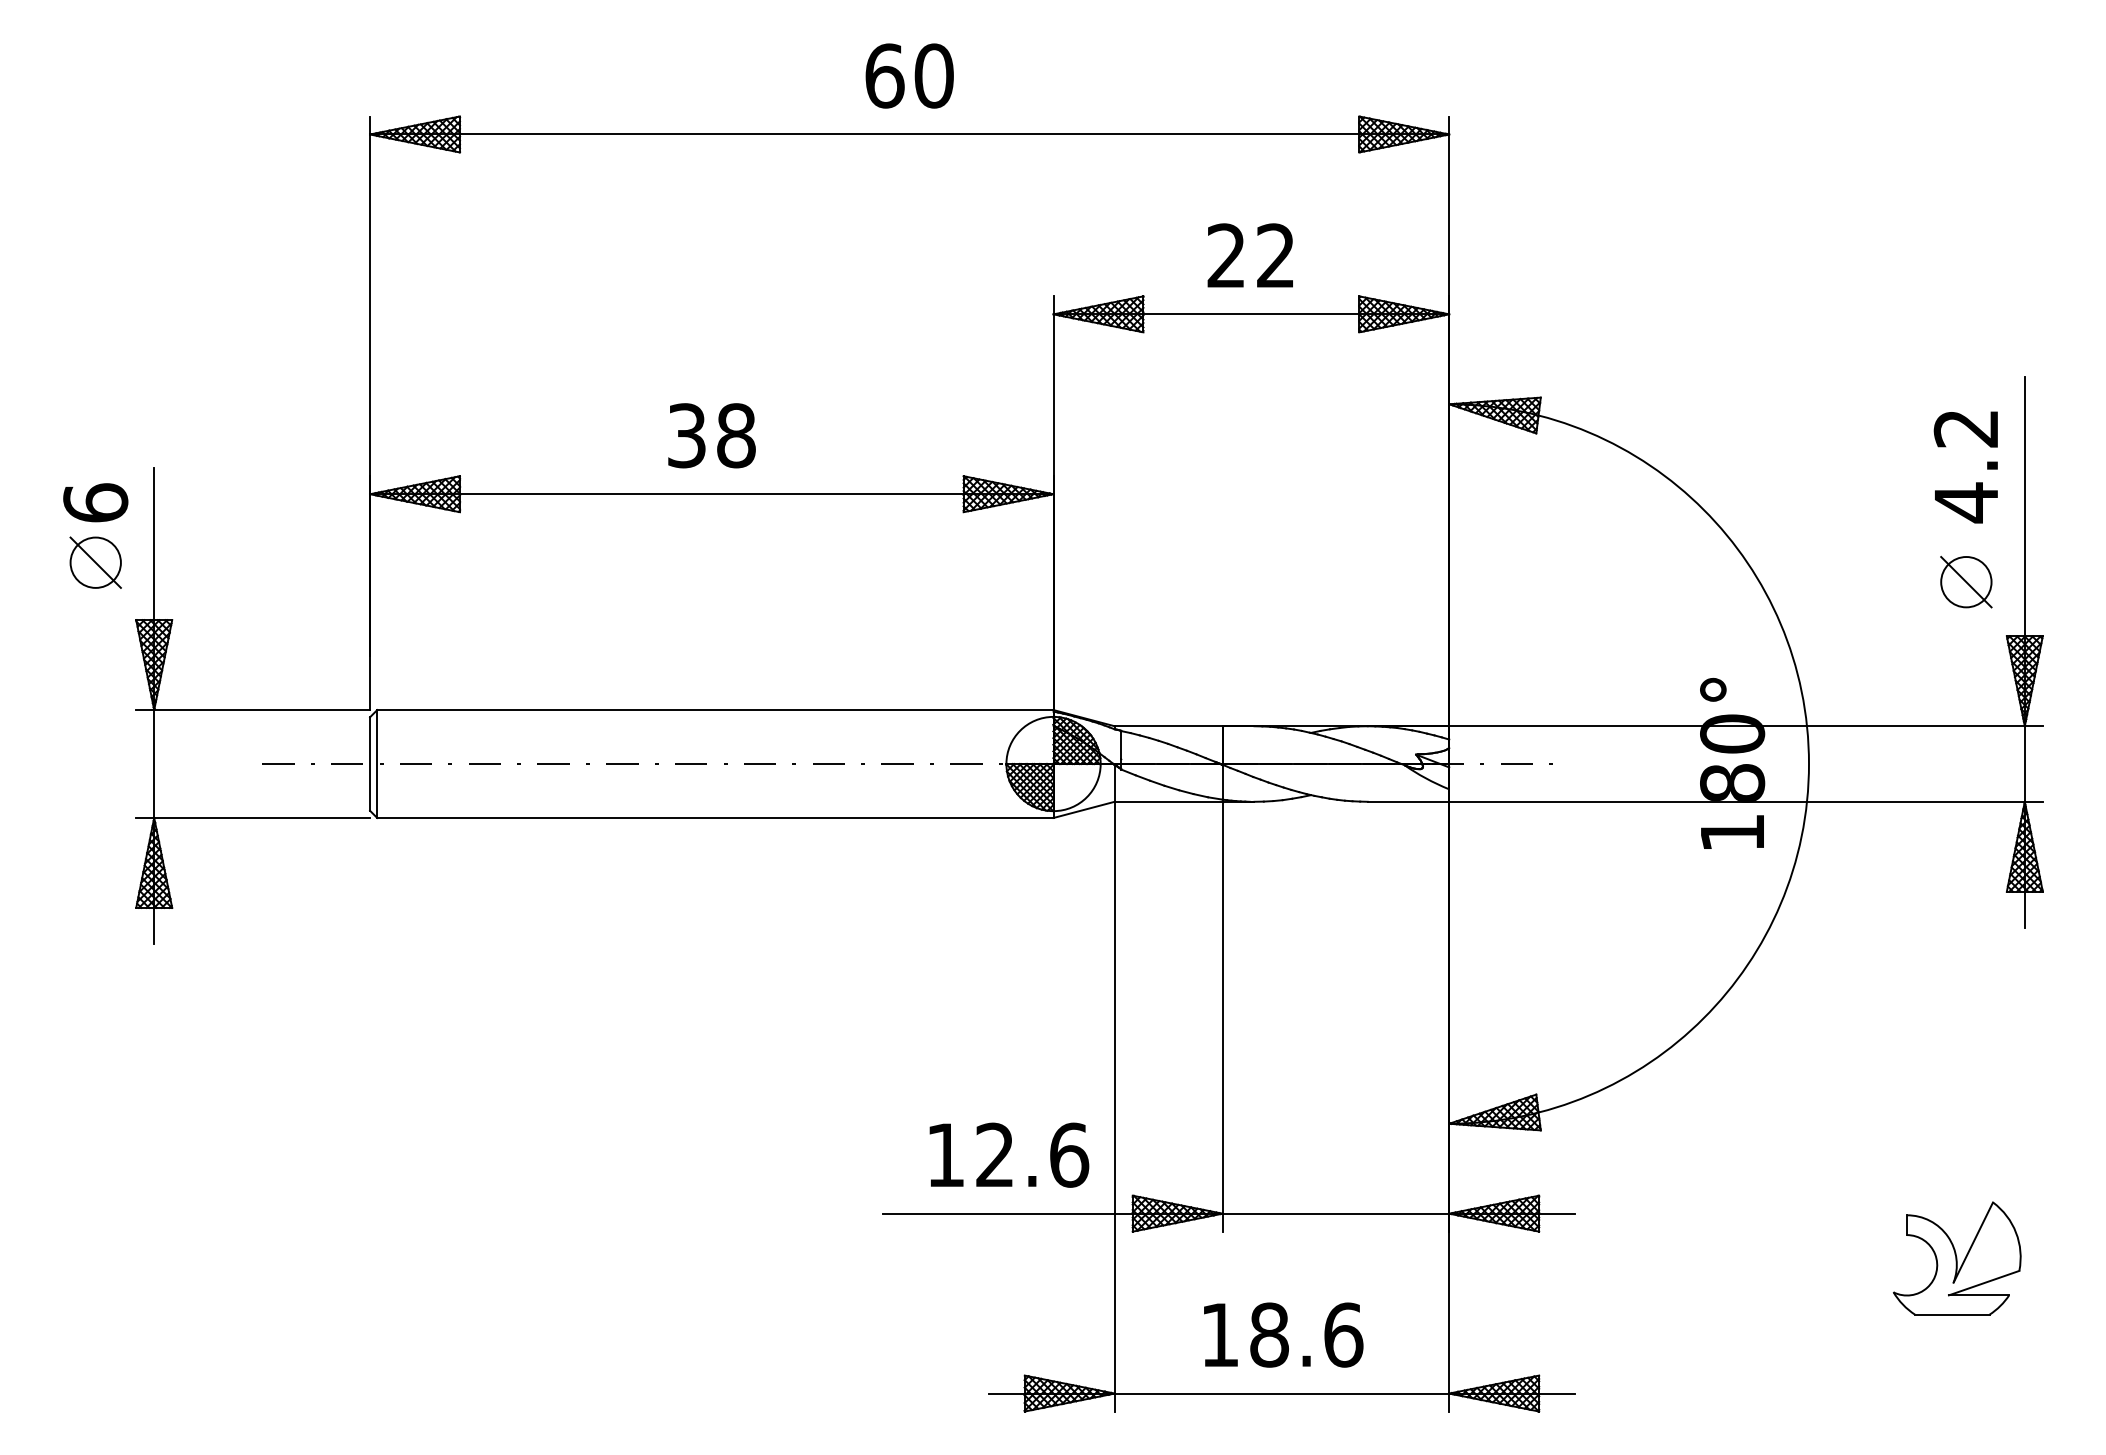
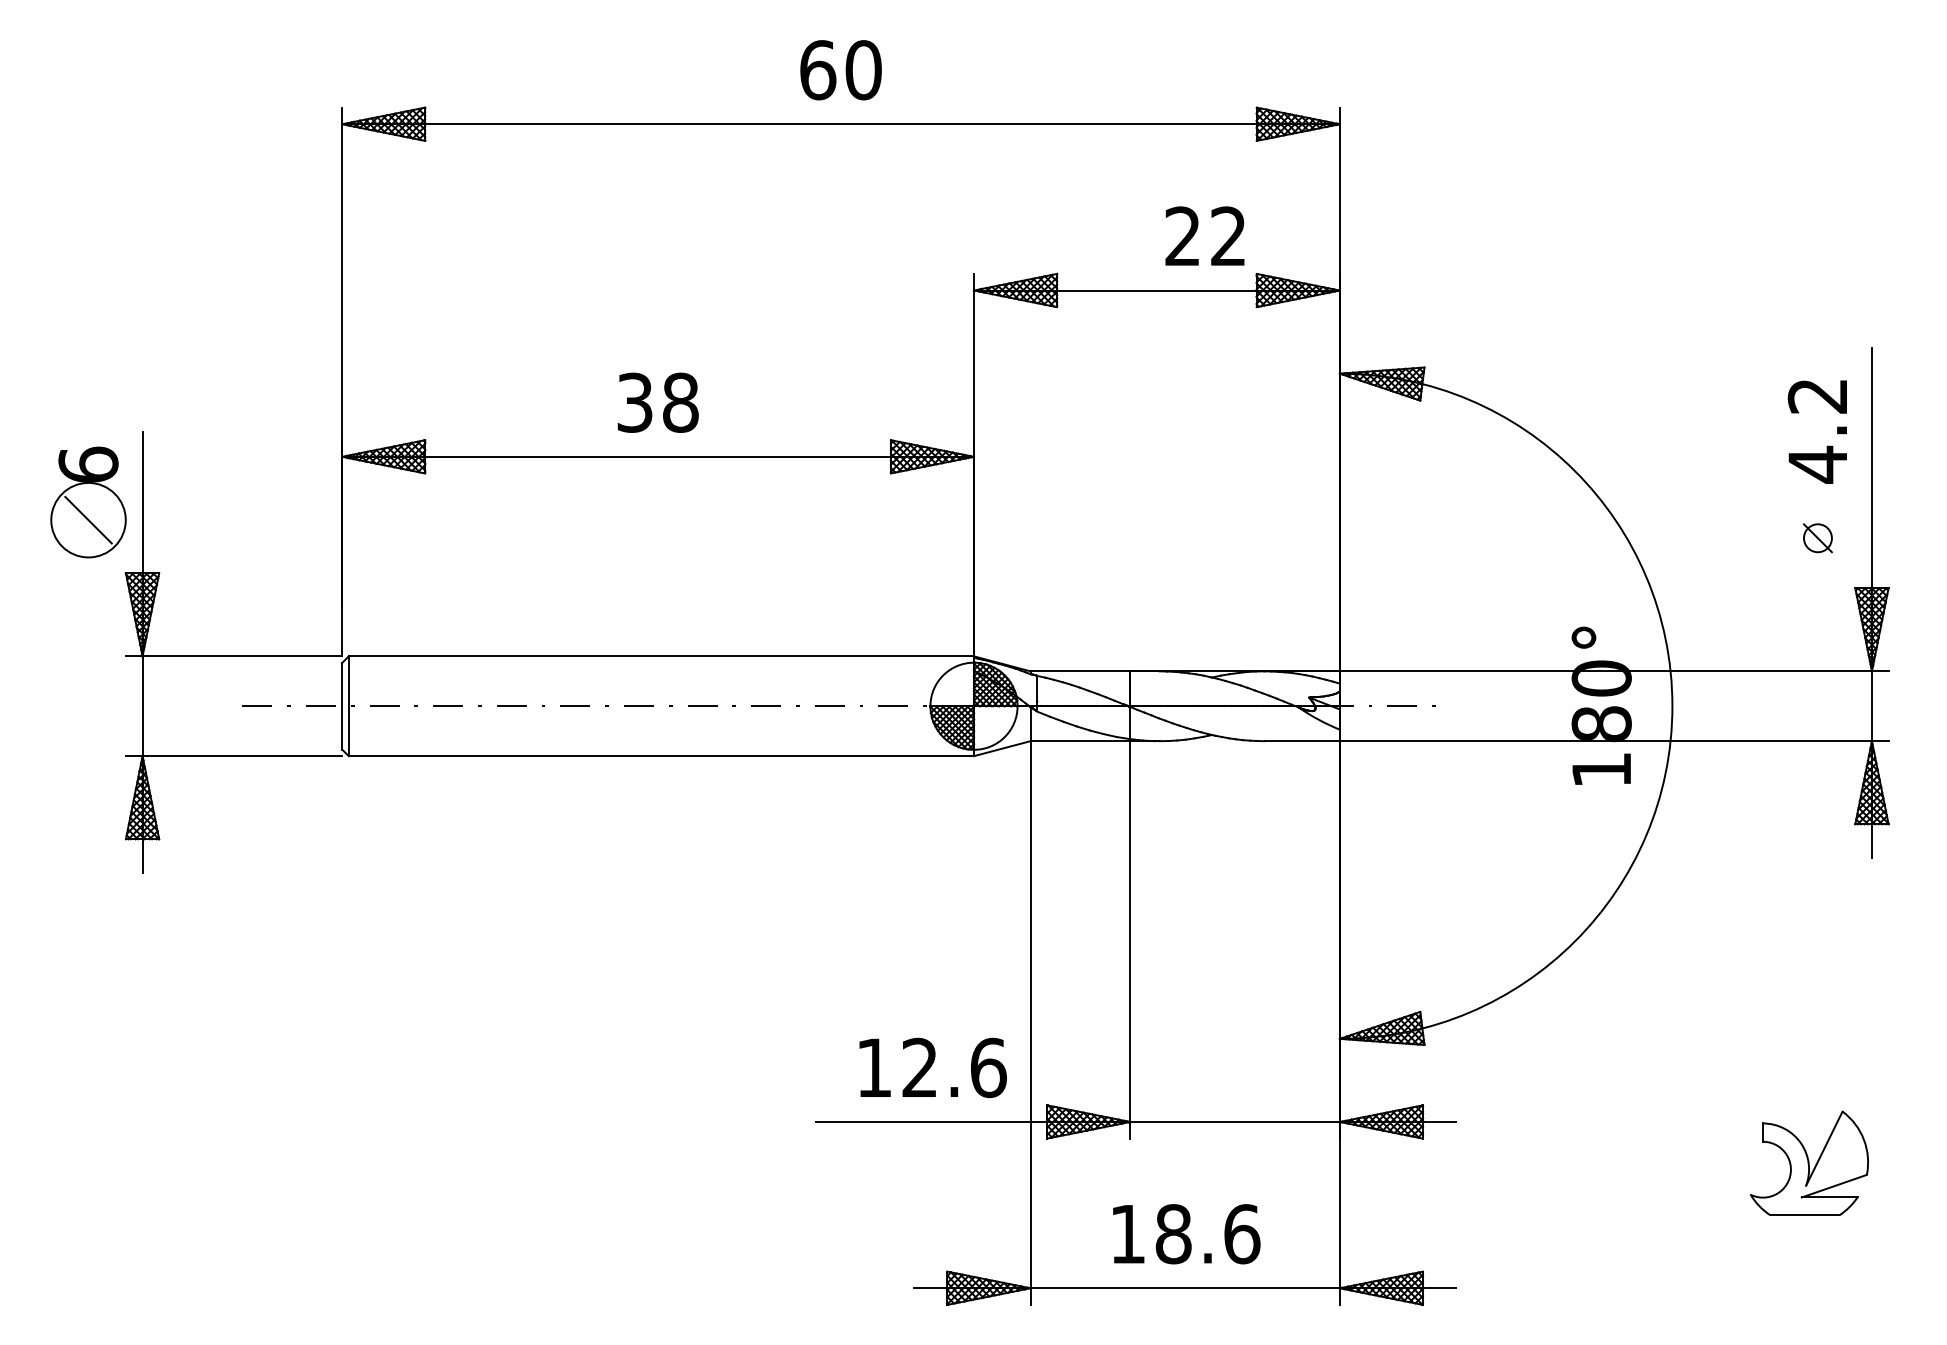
text: (1249, 255) -> (1204, 236), moved
circle: (95, 562) -> (88, 519), size x1.6
part: (1966, 582) -> (1818, 538), size x0.6

